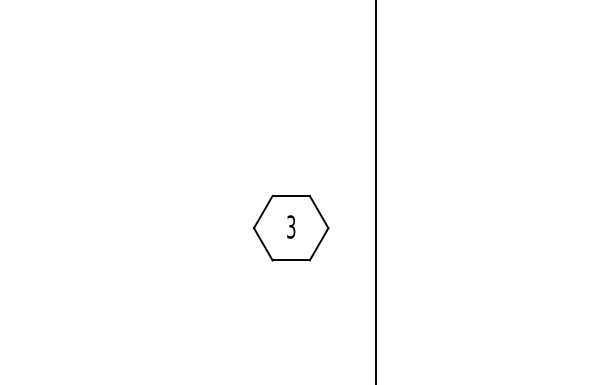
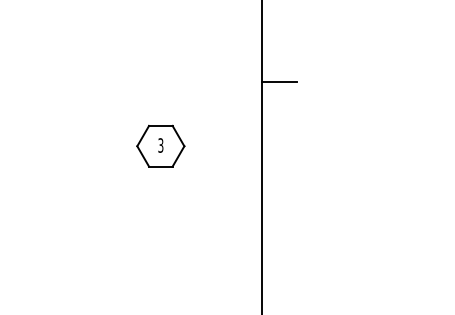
line: (402, 125) -> (279, 81), added
part: (290, 226) -> (160, 145), moved

